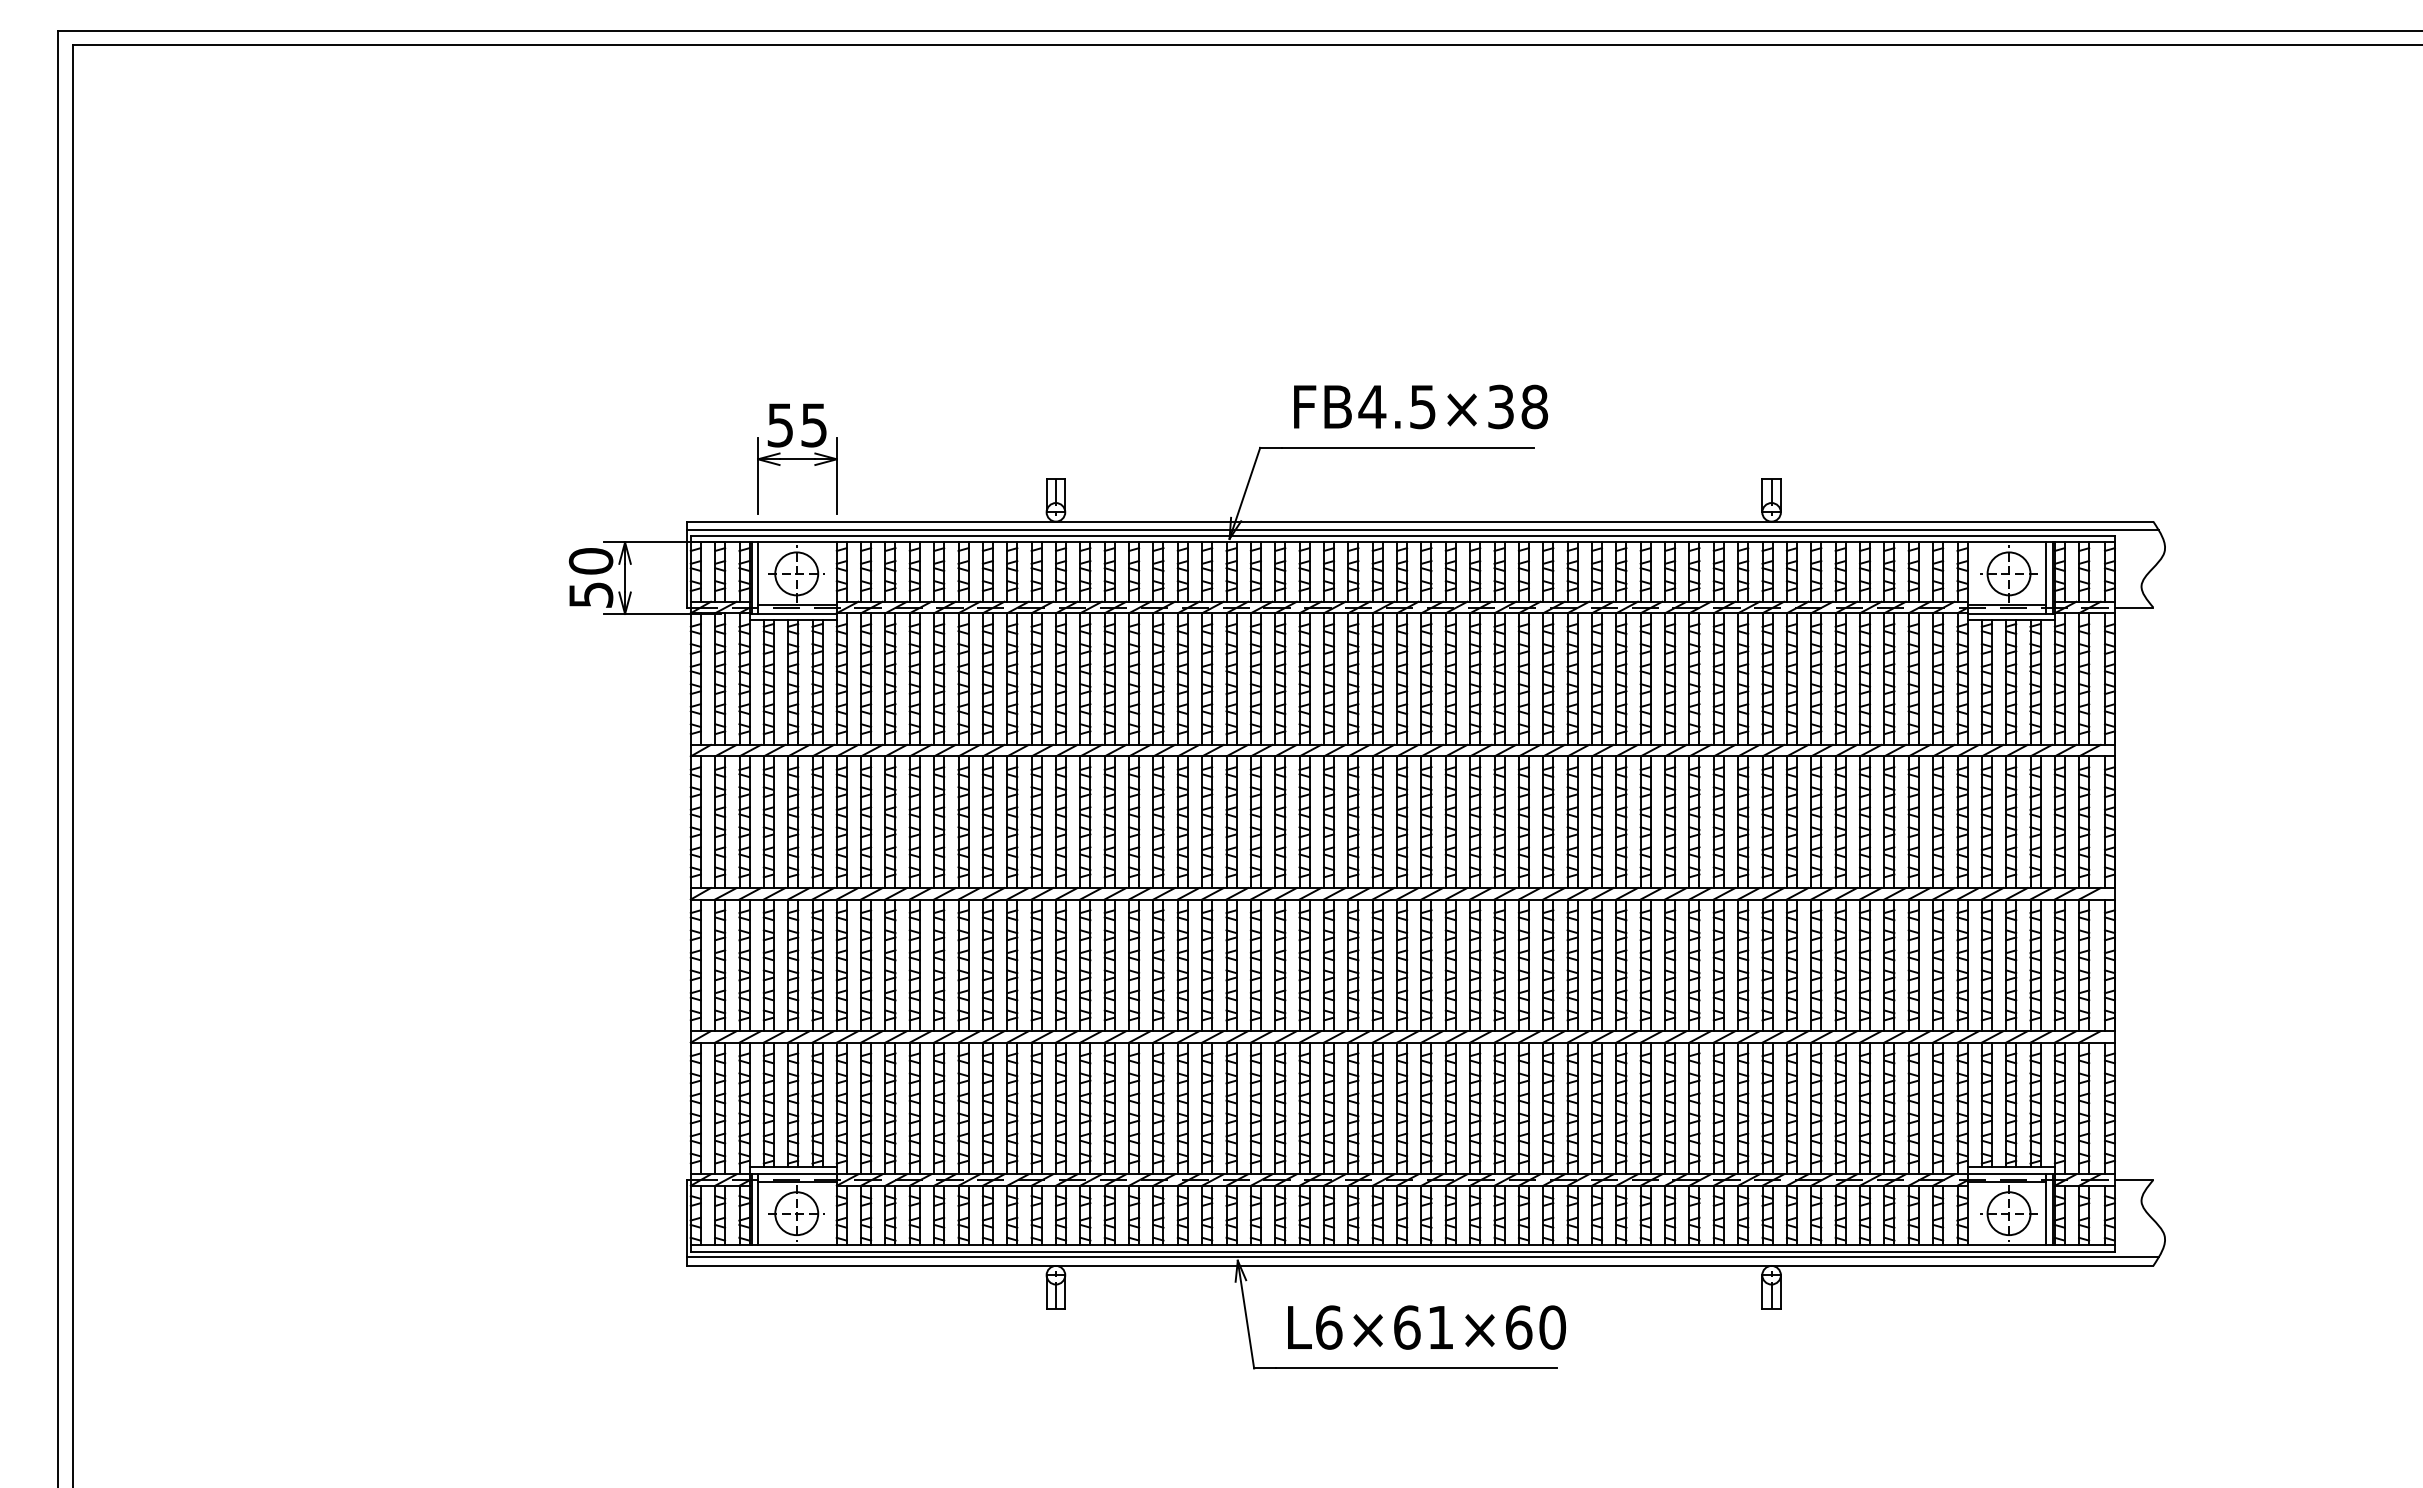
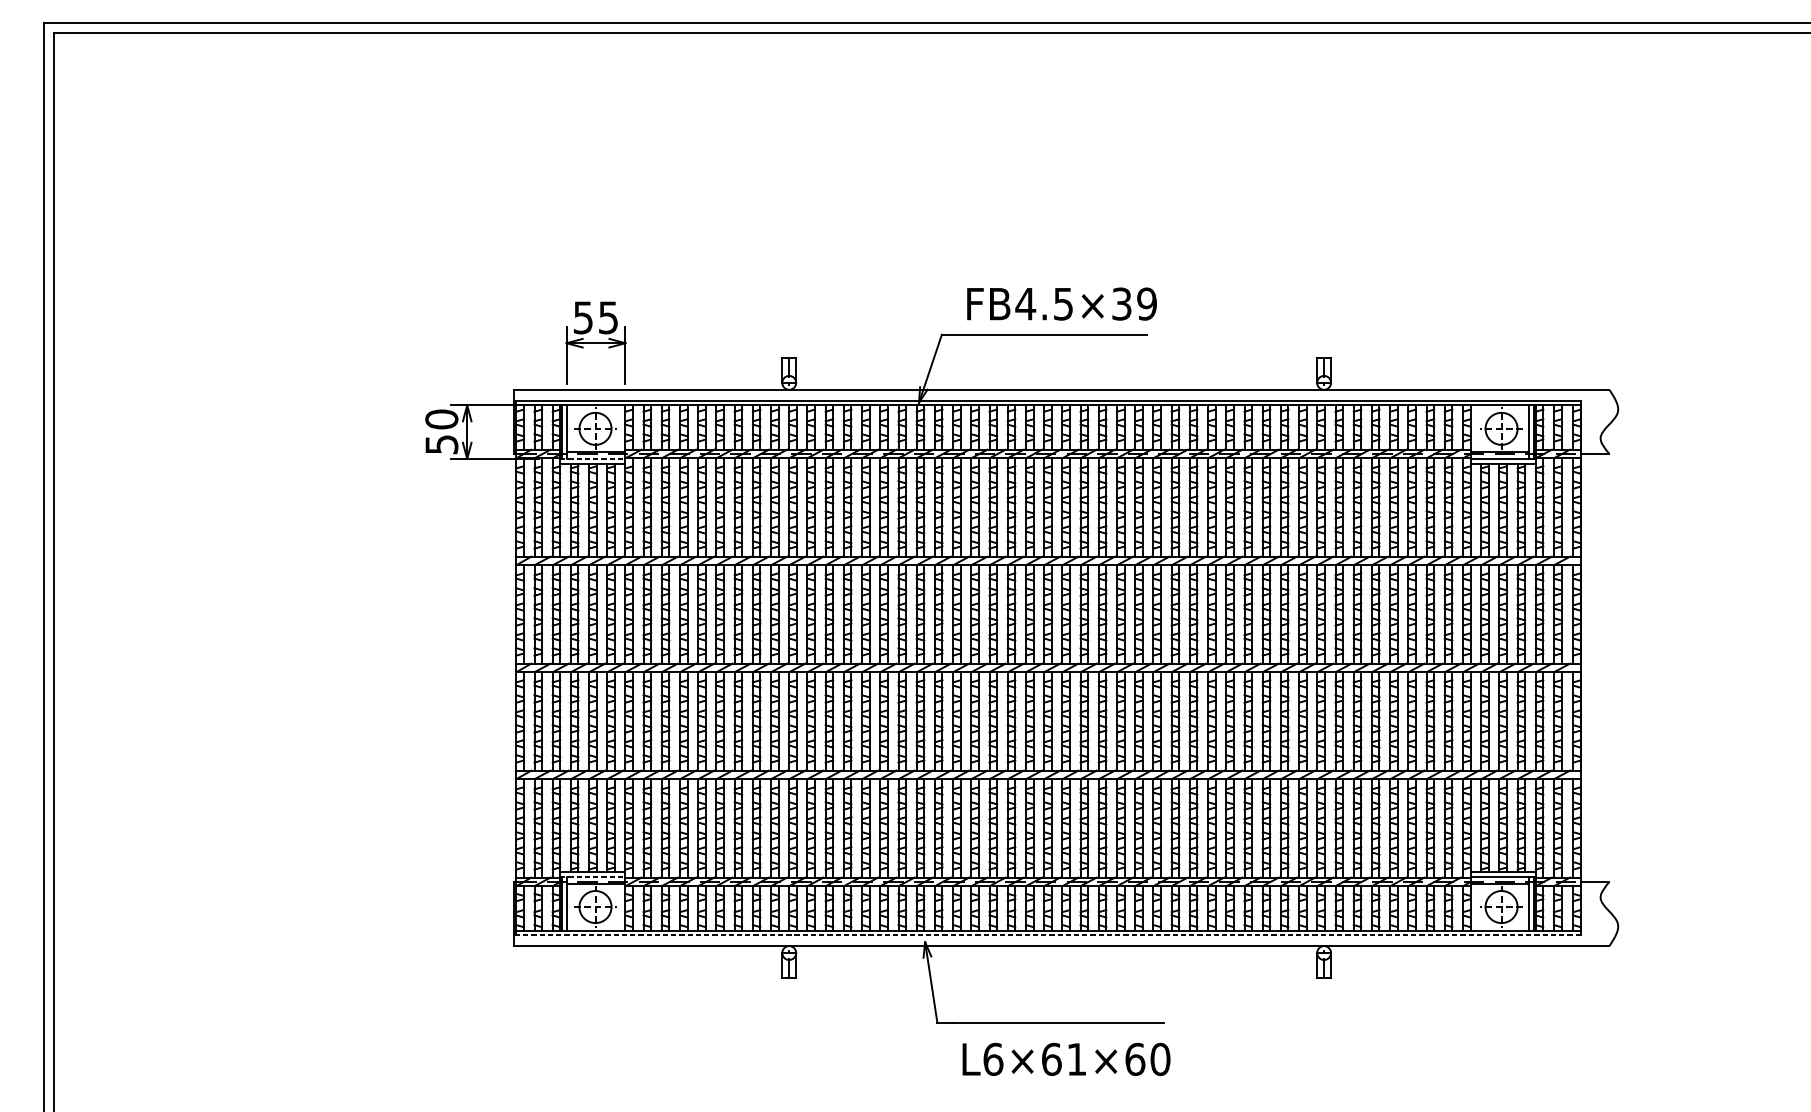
text: (1534, 406) -> (1146, 303), FB4.5×38 -> FB4.5×39
line: (1422, 530) -> (1063, 396), removed
line: (793, 613) -> (593, 458), solid -> dashed
line: (793, 1173) -> (593, 877), solid -> dashed
line: (1402, 1251) -> (1048, 935), solid -> dashed
line: (1422, 1257) -> (1063, 939), removed
text: (1426, 1327) -> (1066, 1059), moved

